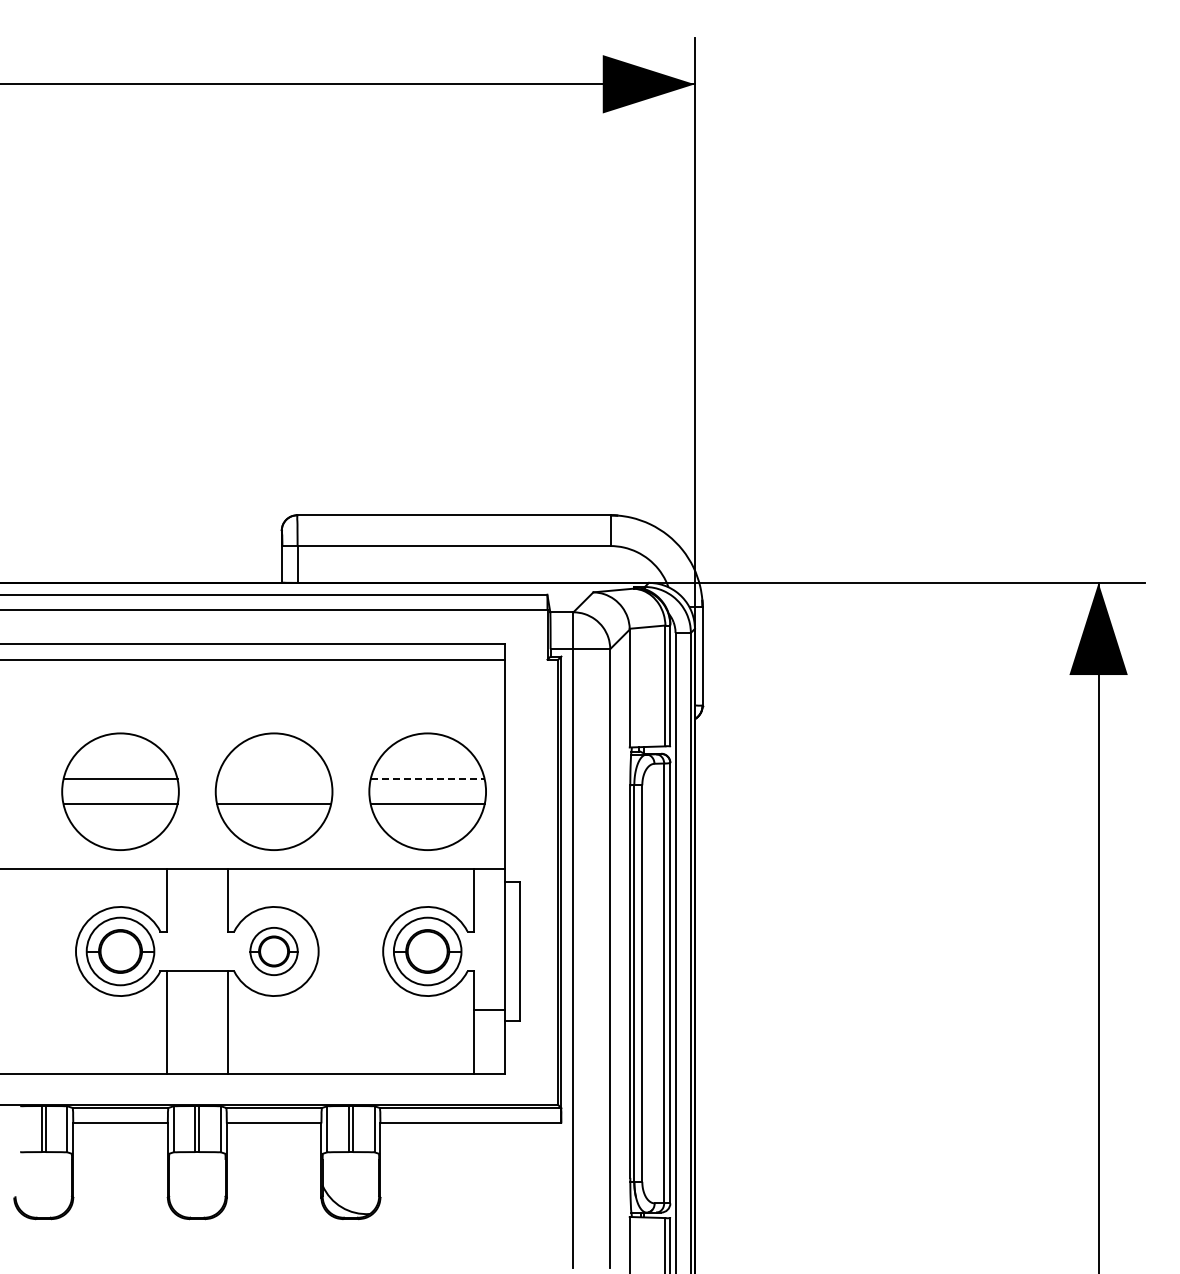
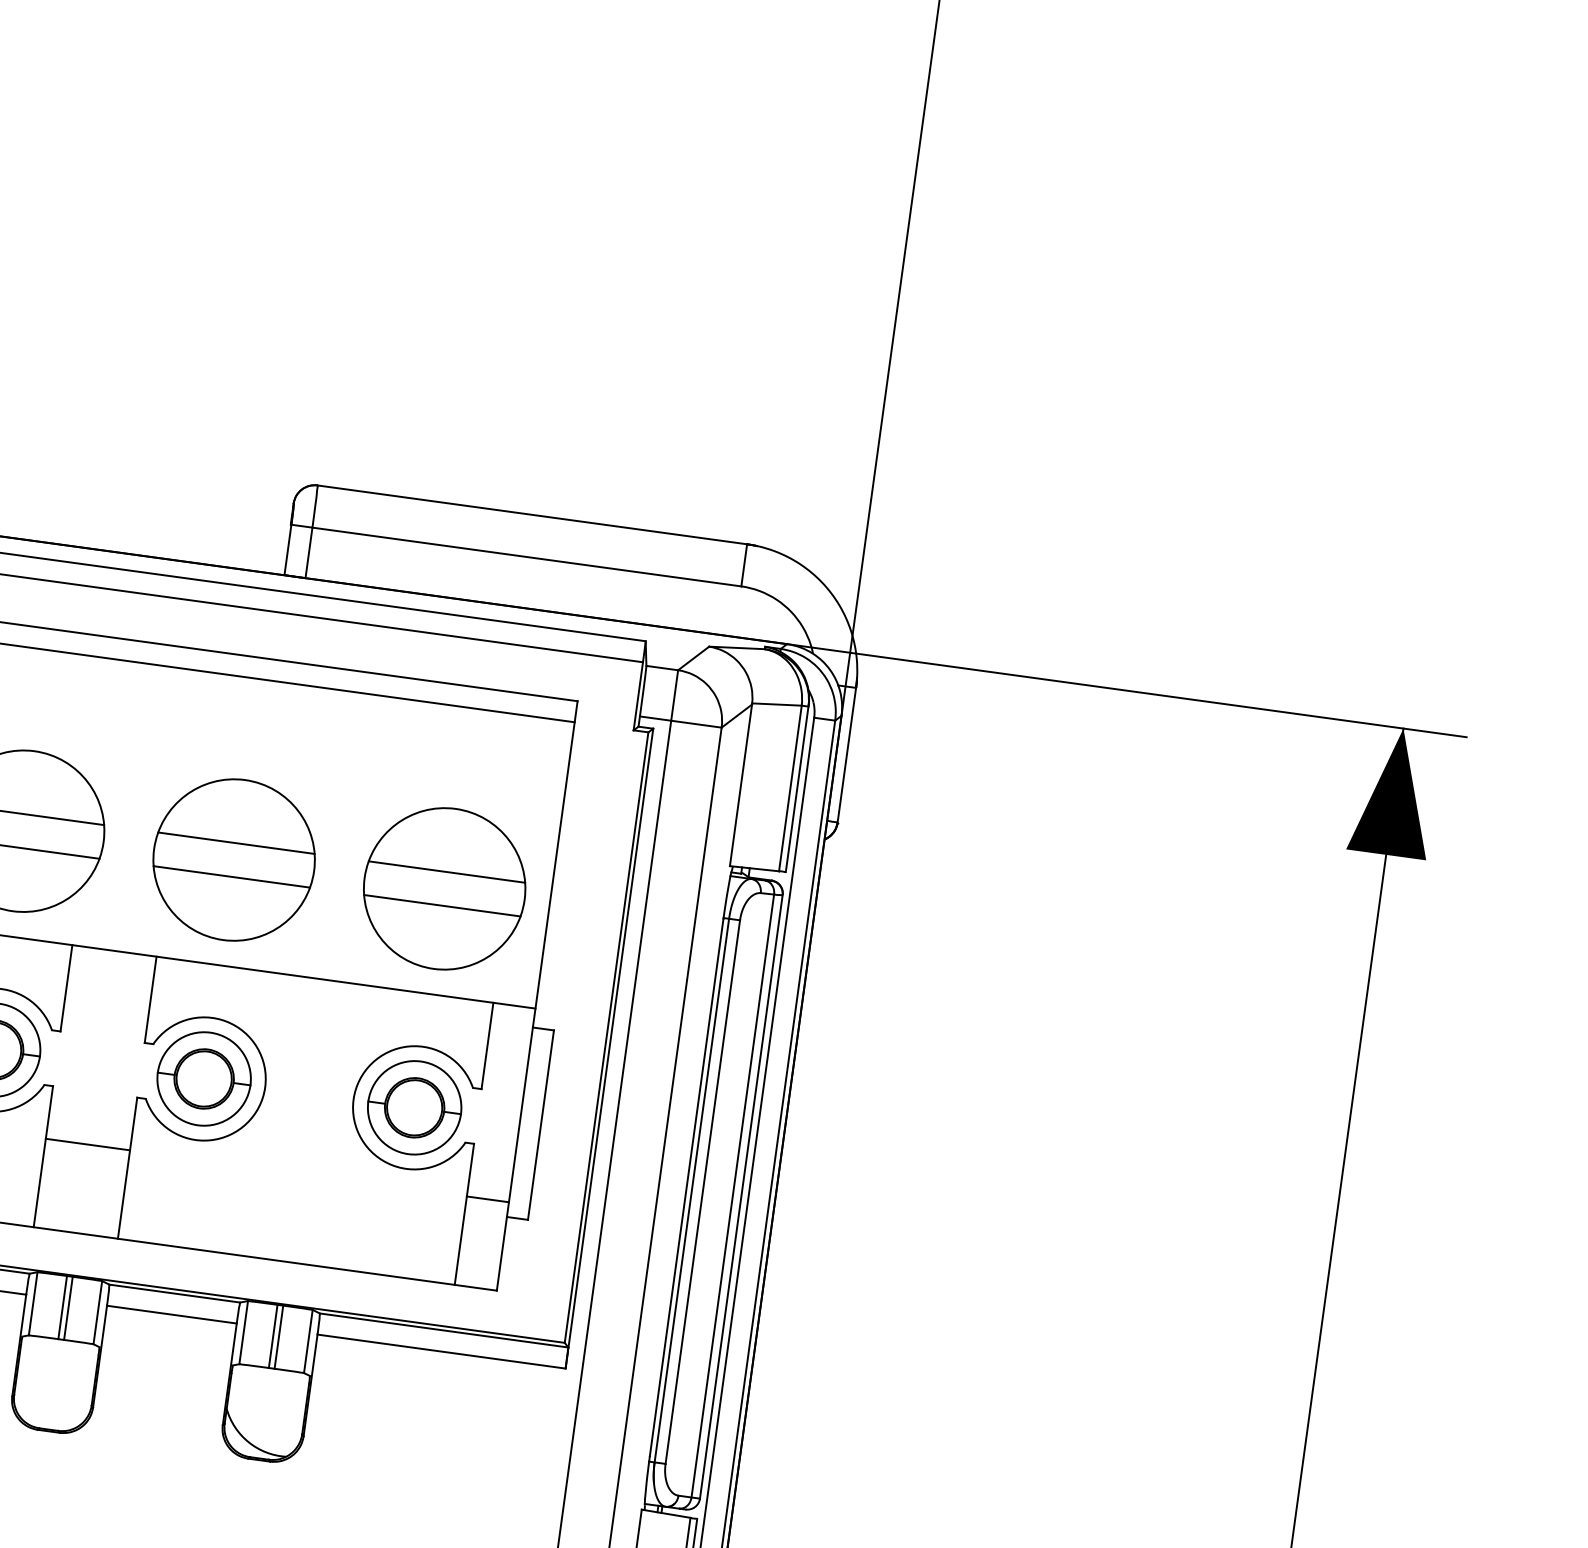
line: (274, 779) -> (236, 843), added
line: (428, 779) -> (448, 872), dashed -> solid
part: (273, 951) -> (203, 1078), size x1.43
line: (197, 970) -> (88, 1144), moved

